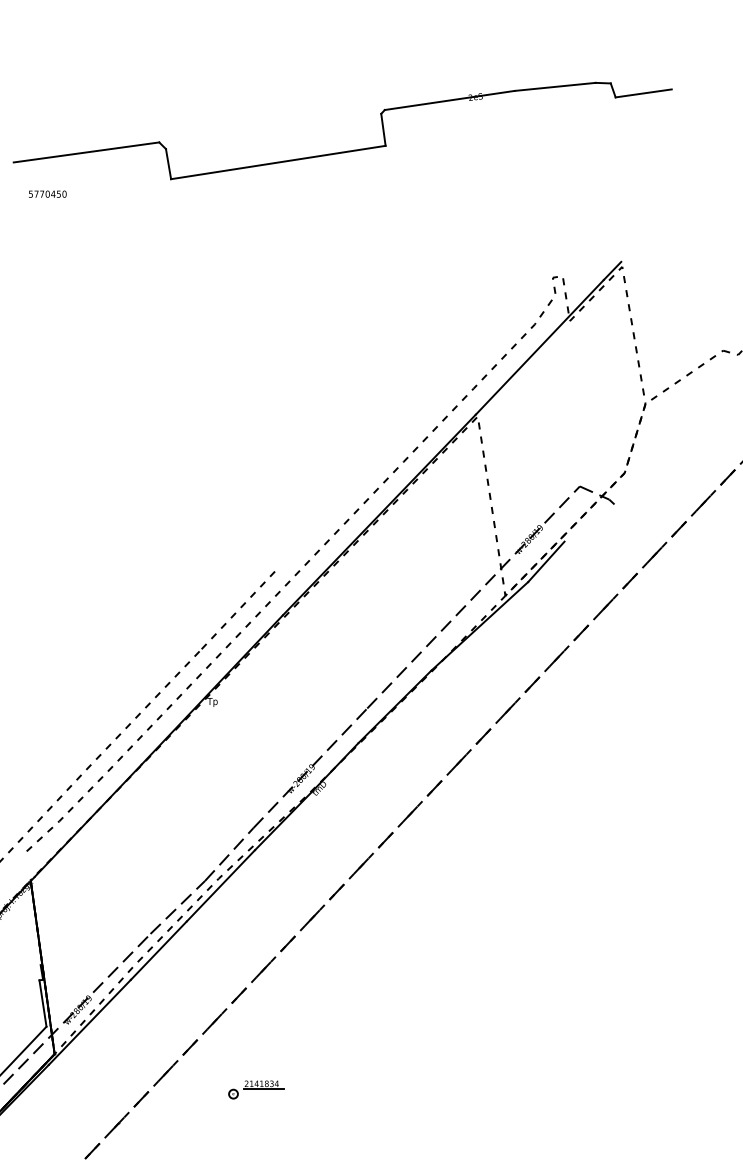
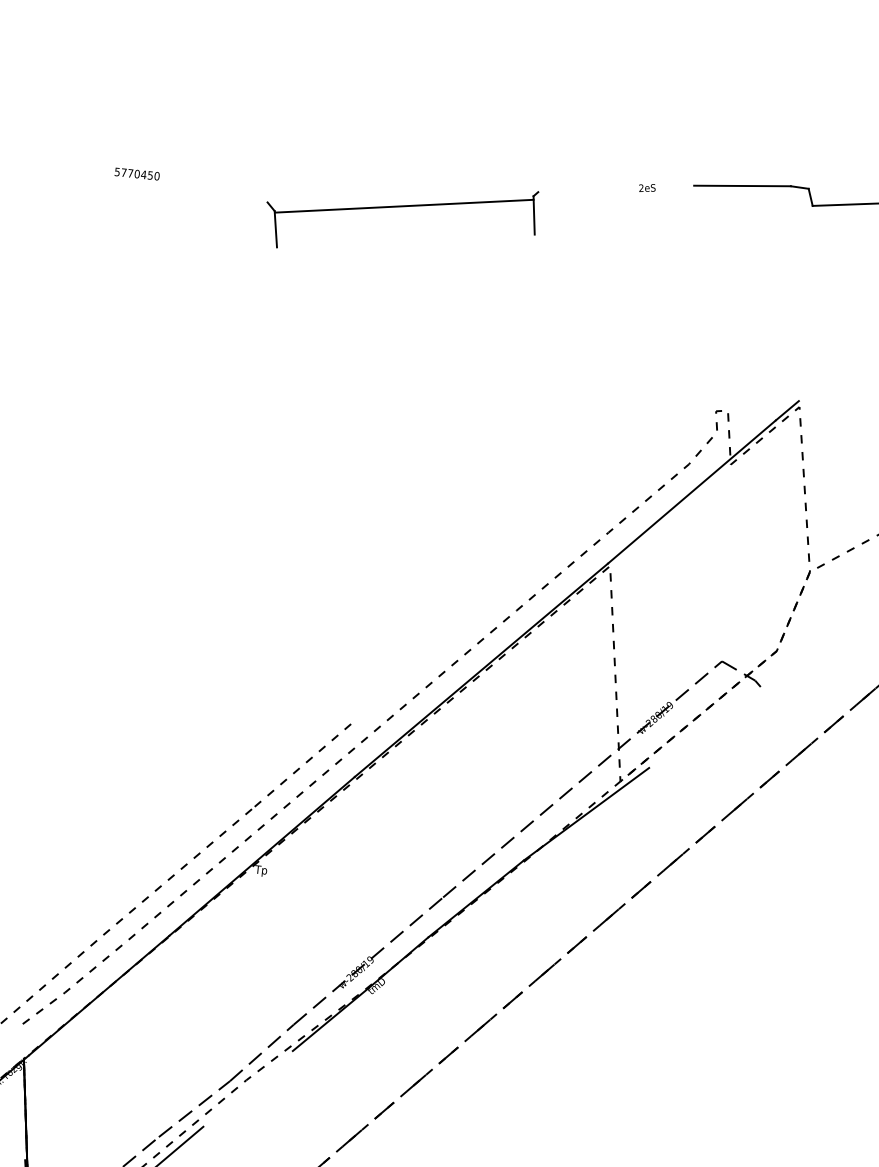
line: (449, 100) -> (615, 188), removed
line: (86, 152) -> (180, 205), removed
line: (278, 162) -> (404, 206), moved
text: (47, 193) -> (137, 173), moved
line: (546, 561) -> (673, 745), removed
line: (220, 885) -> (247, 1088), removed

